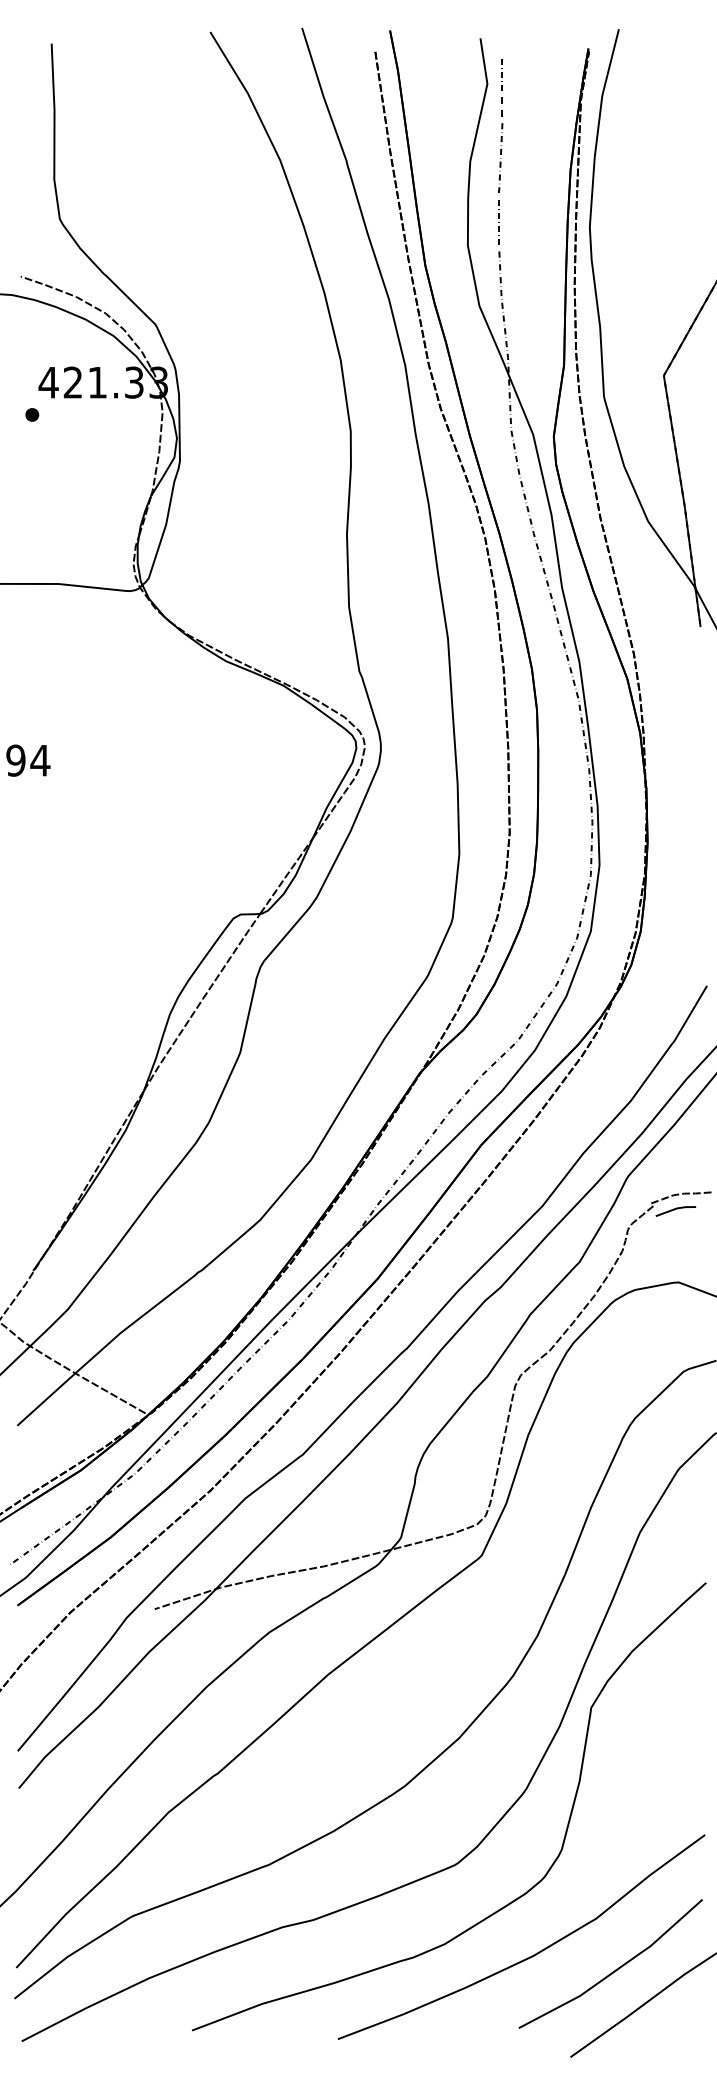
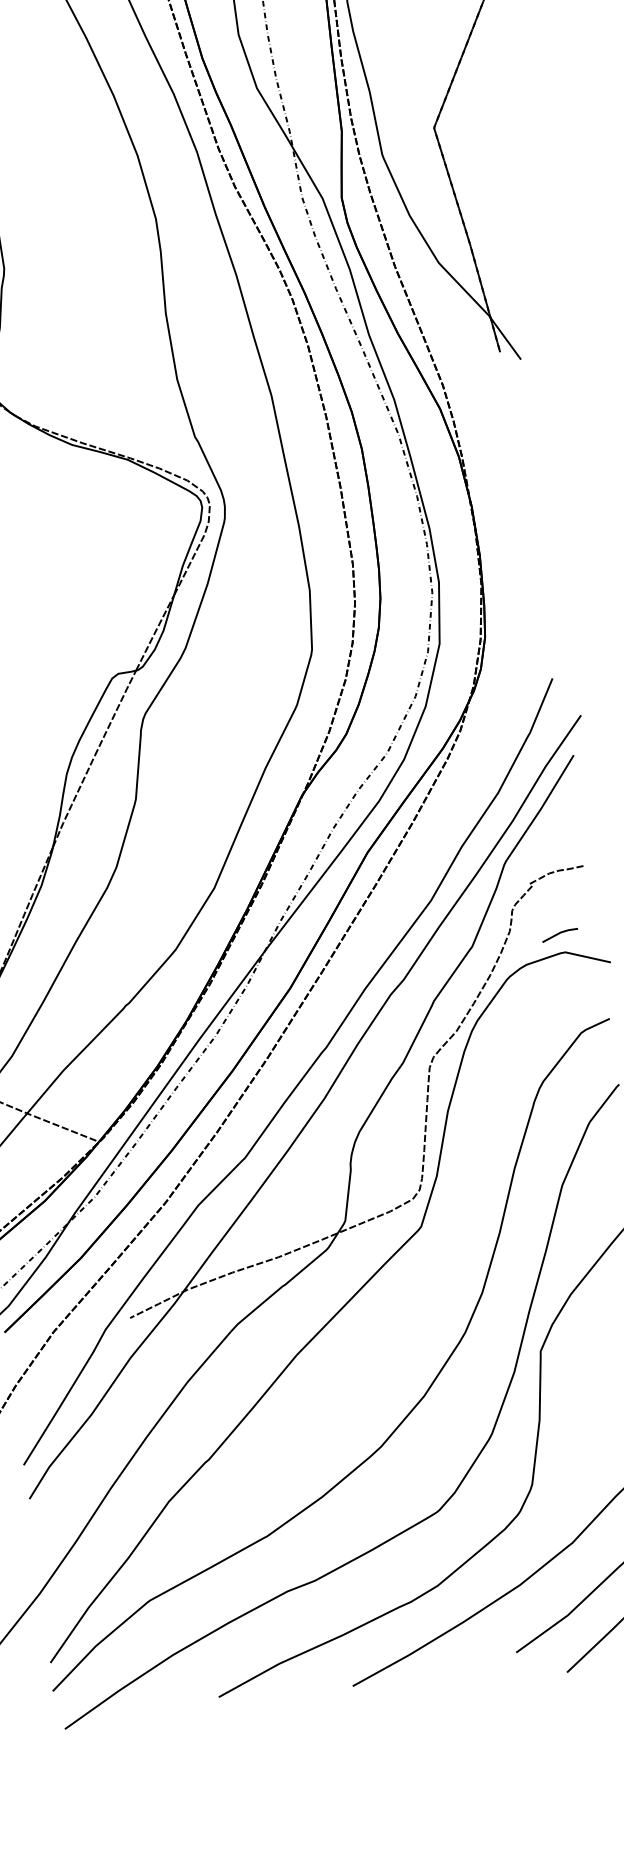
line: (674, 1210) -> (558, 934), moved

